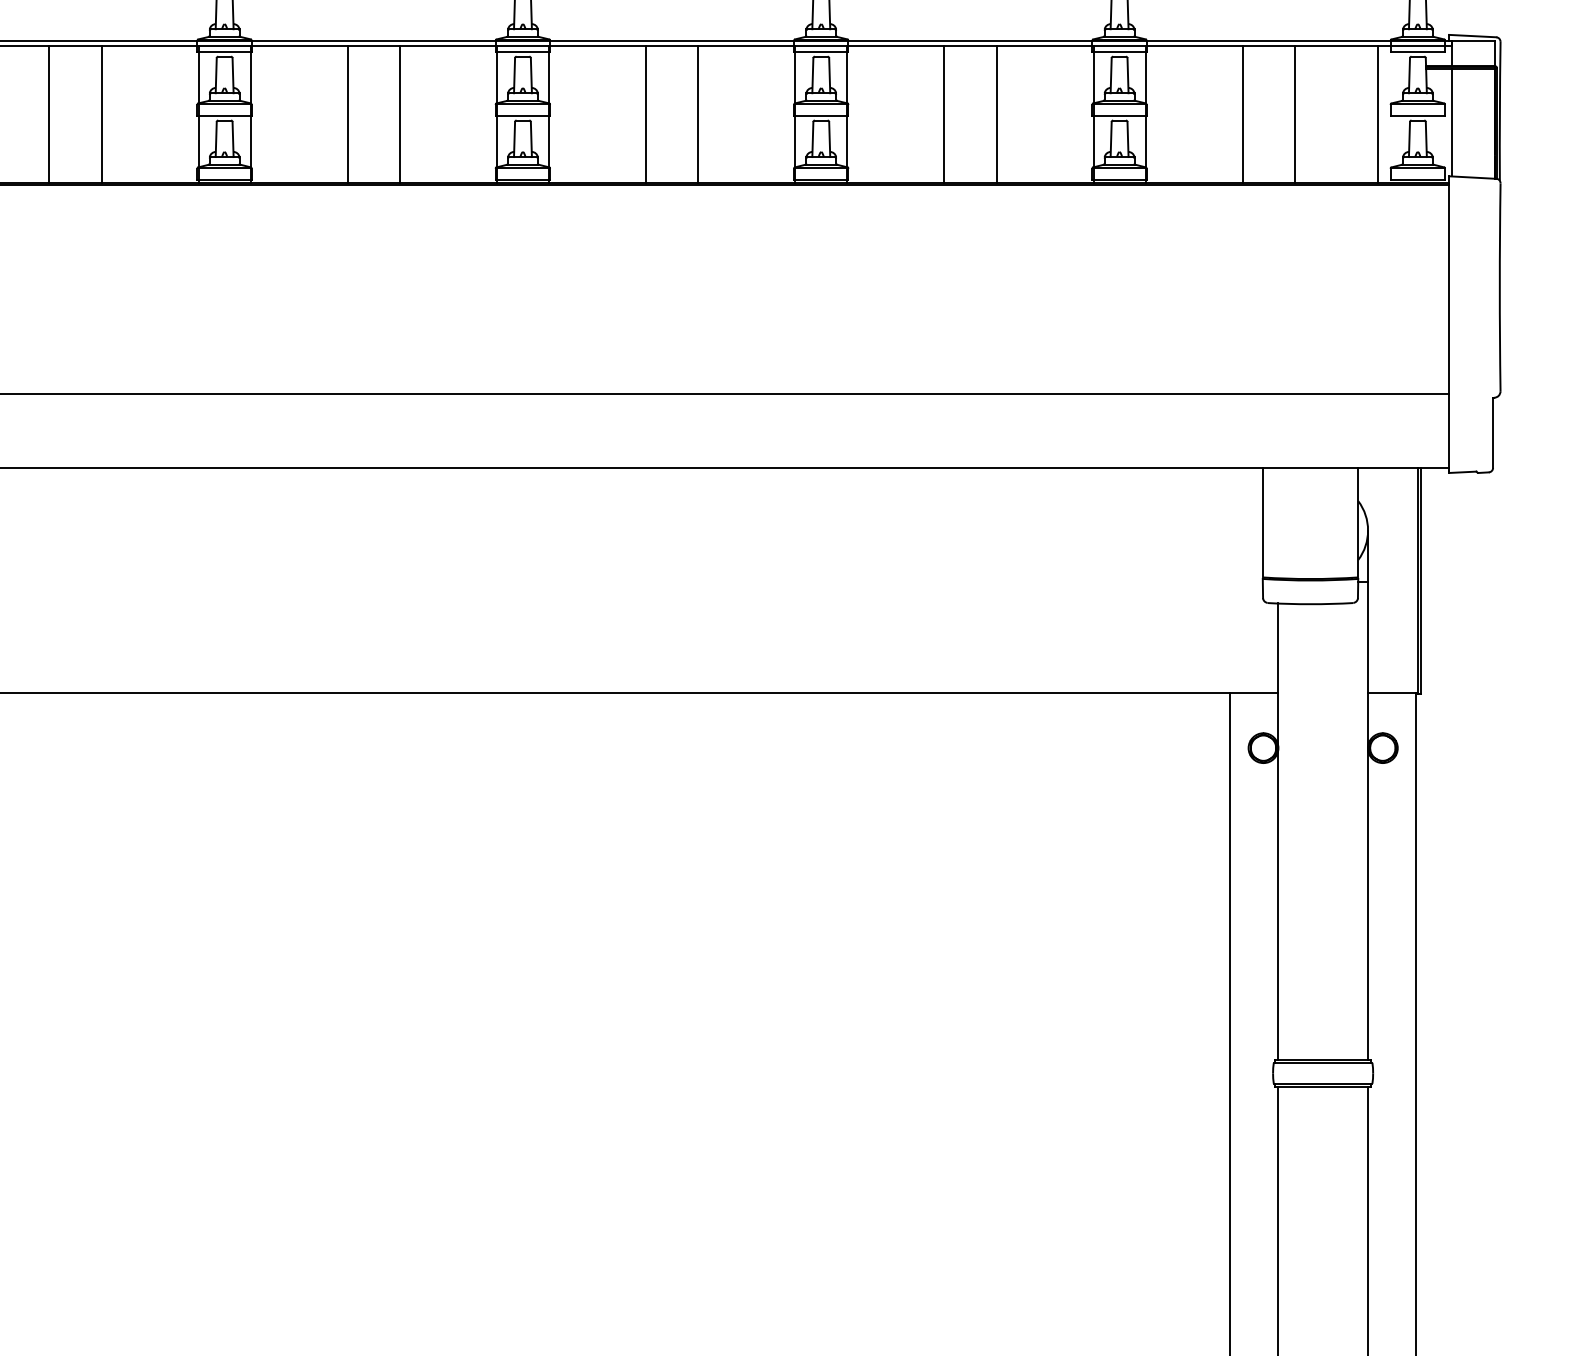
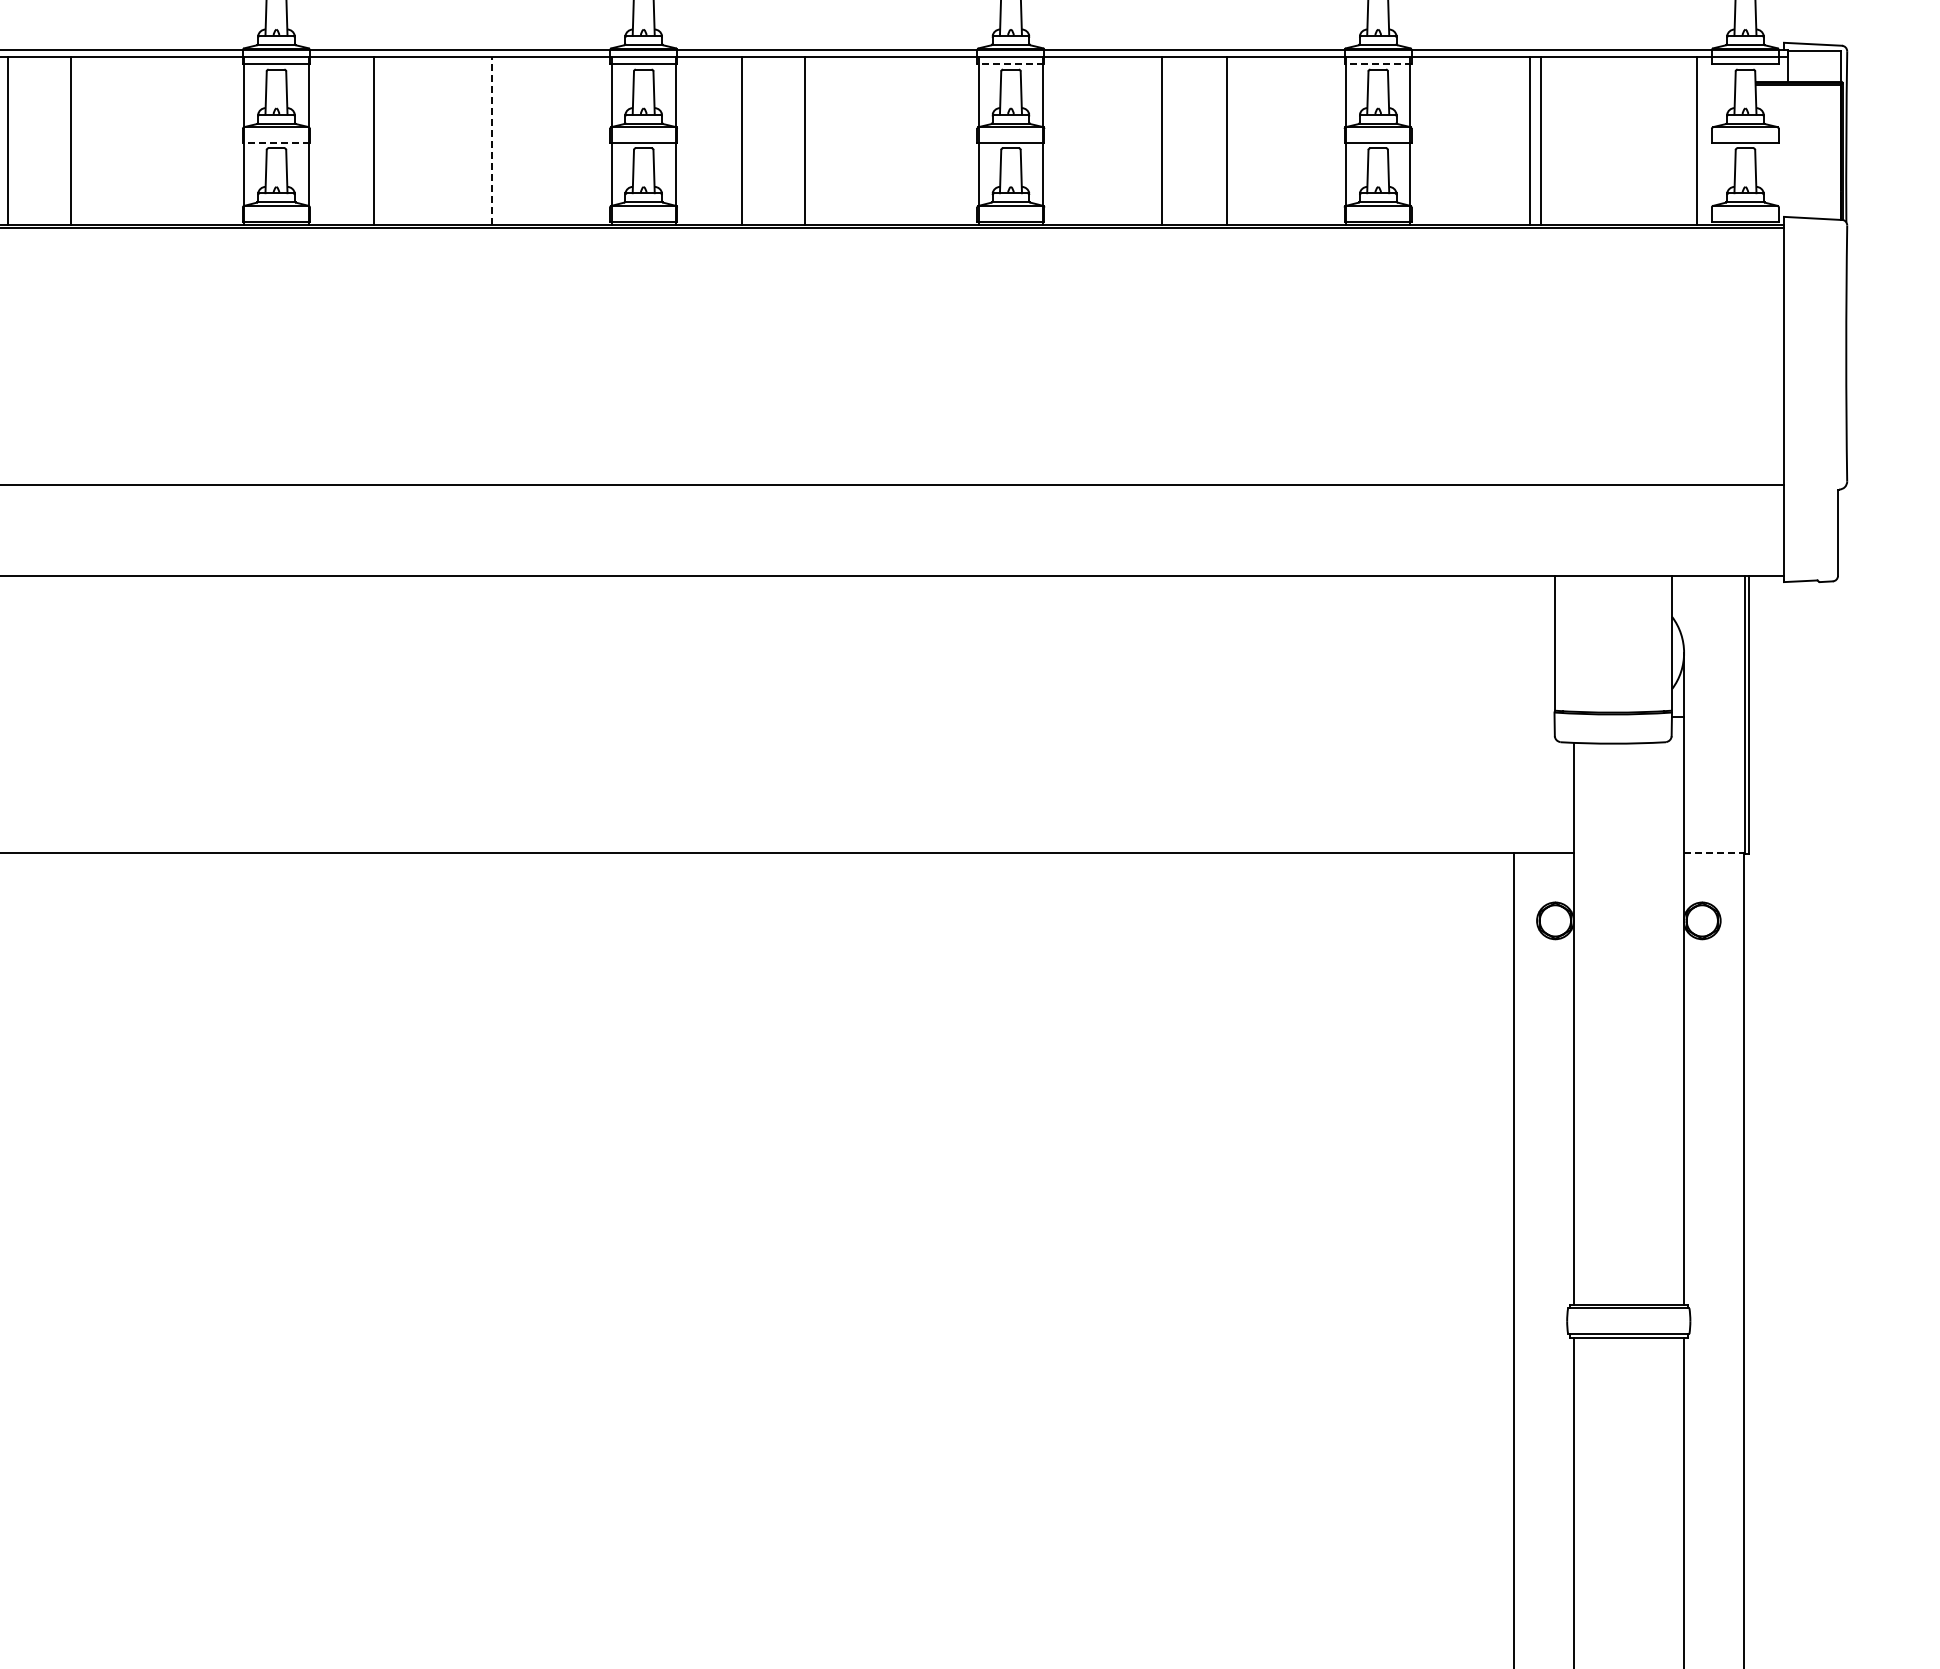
line: (820, 52) -> (1010, 64), solid -> dashed
line: (1119, 52) -> (1378, 64), solid -> dashed
line: (49, 114) -> (7, 140), moved
line: (102, 114) -> (71, 140), moved
line: (347, 114) -> (373, 140), moved
line: (400, 114) -> (492, 140), solid -> dashed
line: (646, 114) -> (742, 140), moved
line: (698, 114) -> (805, 140), moved
line: (1294, 114) -> (1540, 140), moved
line: (224, 116) -> (276, 143), solid -> dashed
line: (1452, 122) -> (1787, 150), removed
line: (1392, 692) -> (1714, 852), solid -> dashed

